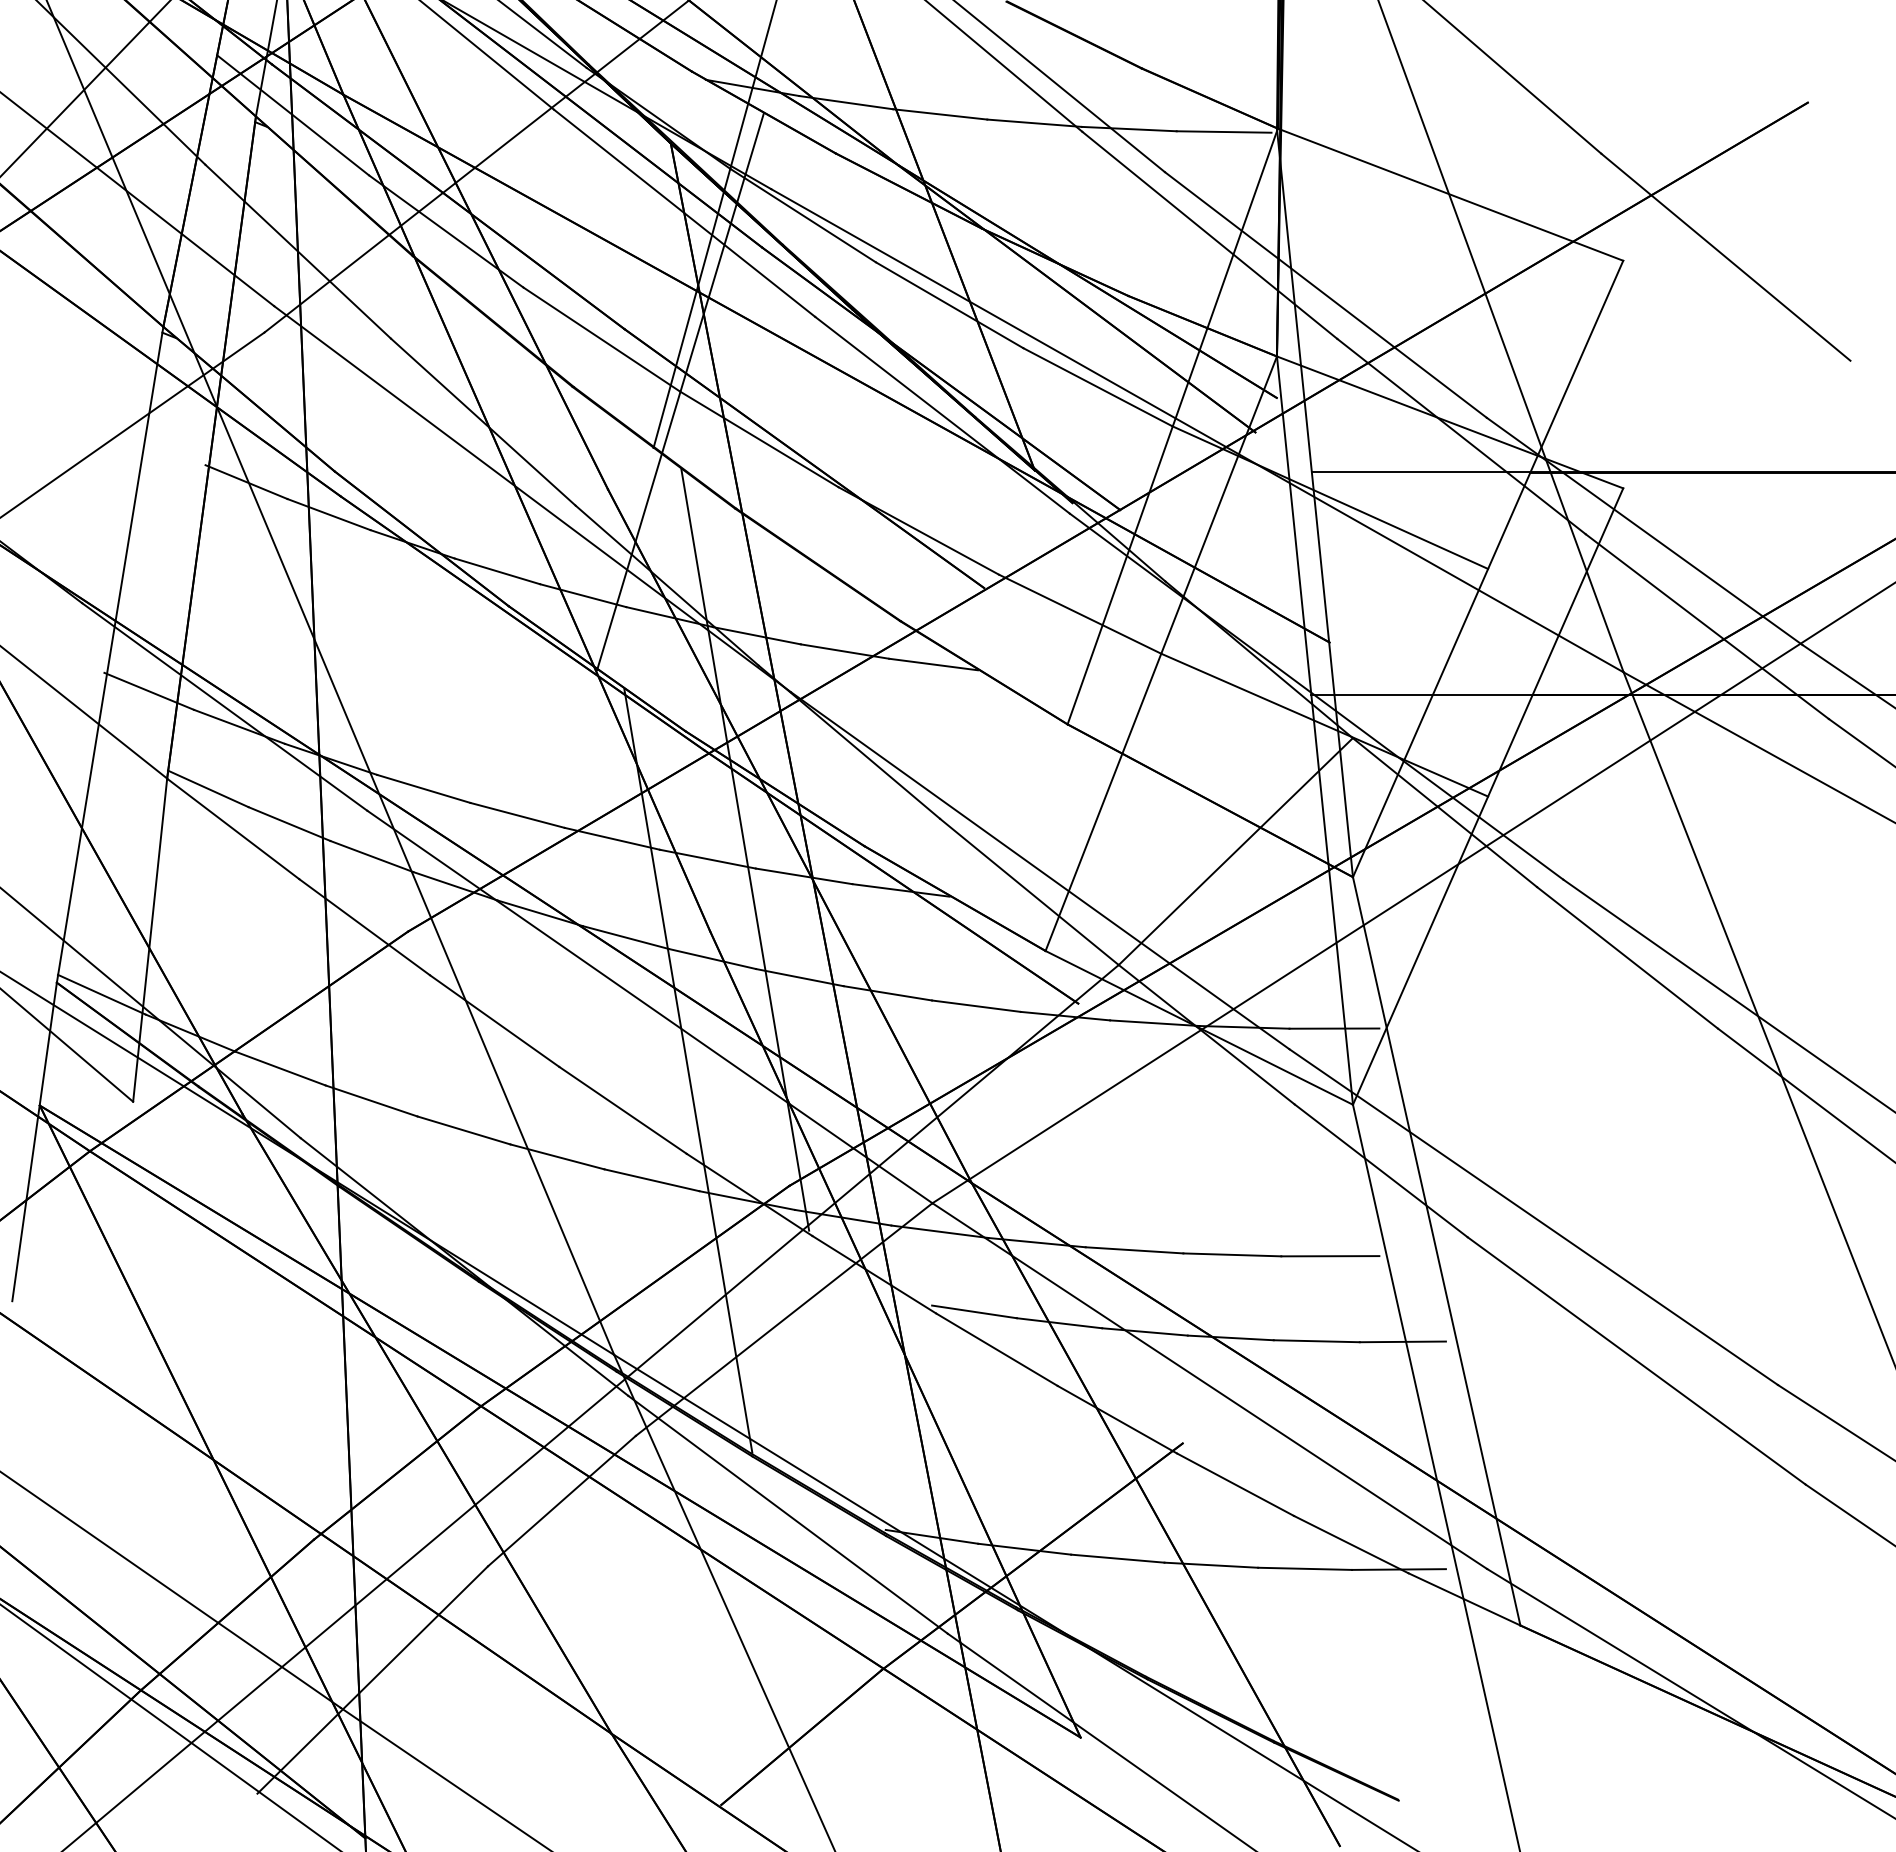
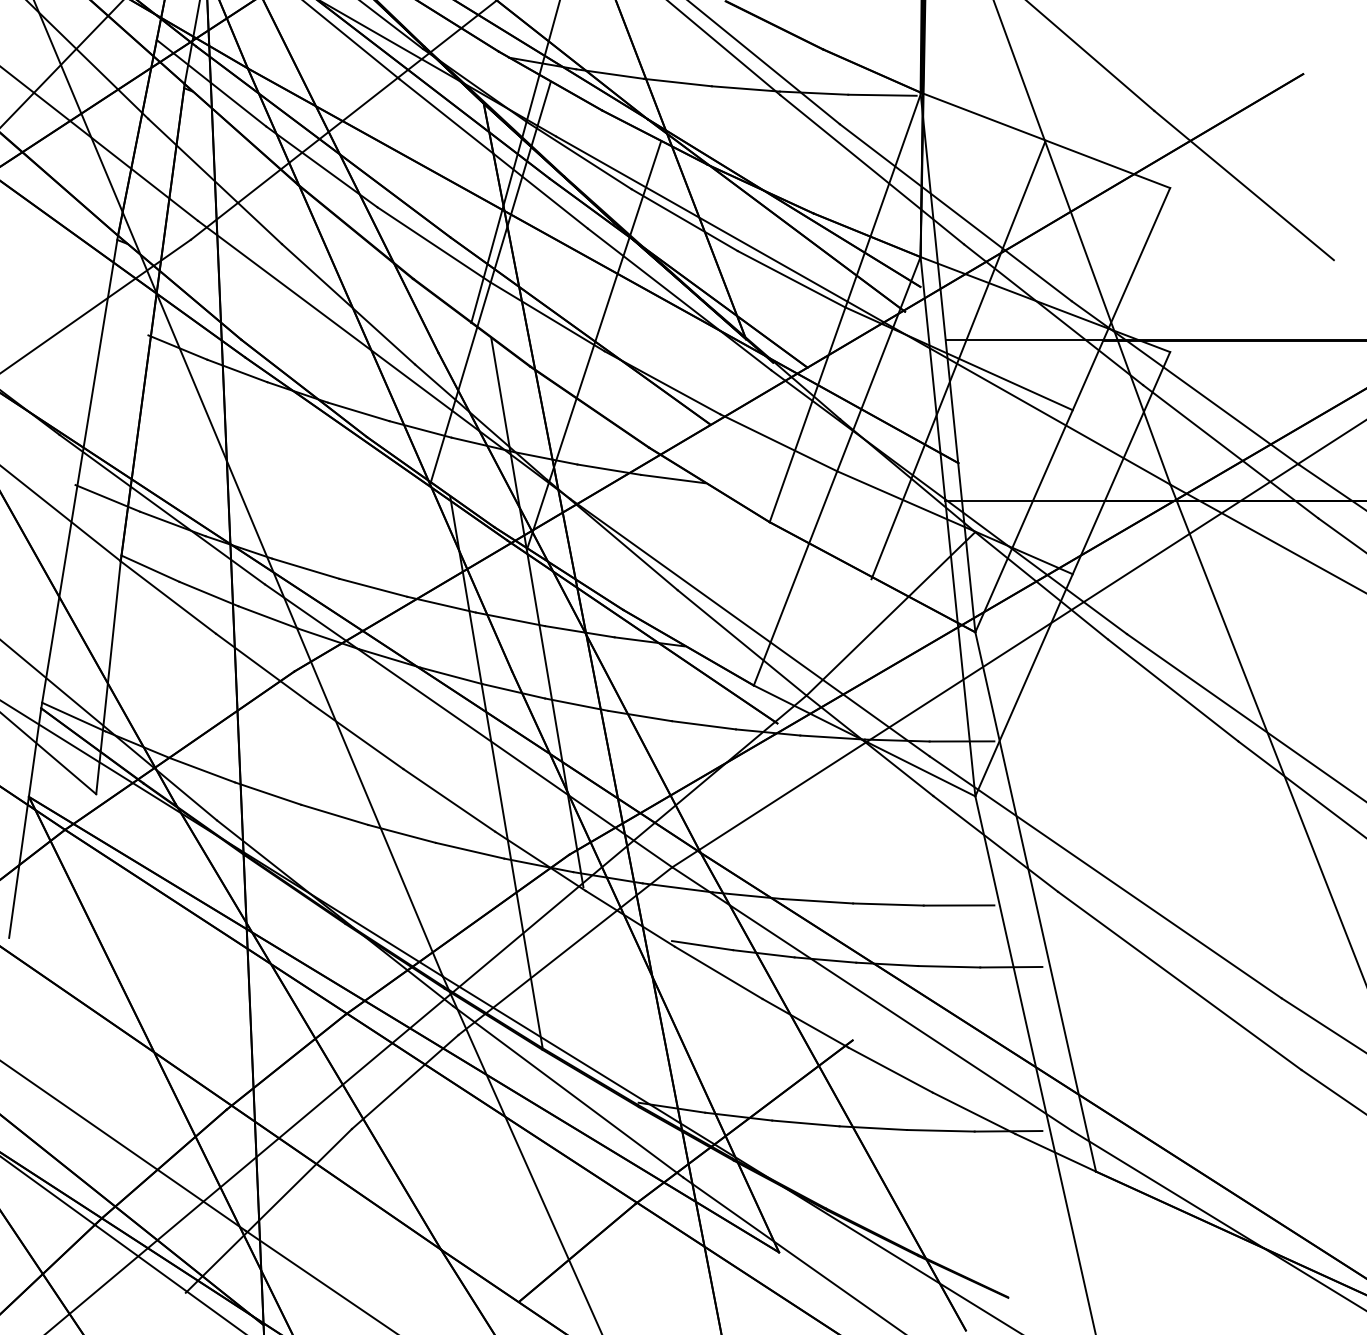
line: (823, 478) -> (593, 344), added
line: (1329, 499) -> (958, 360), added

